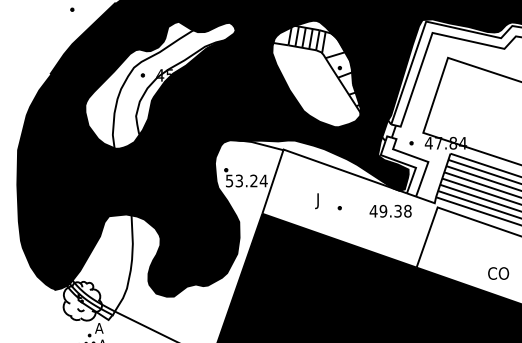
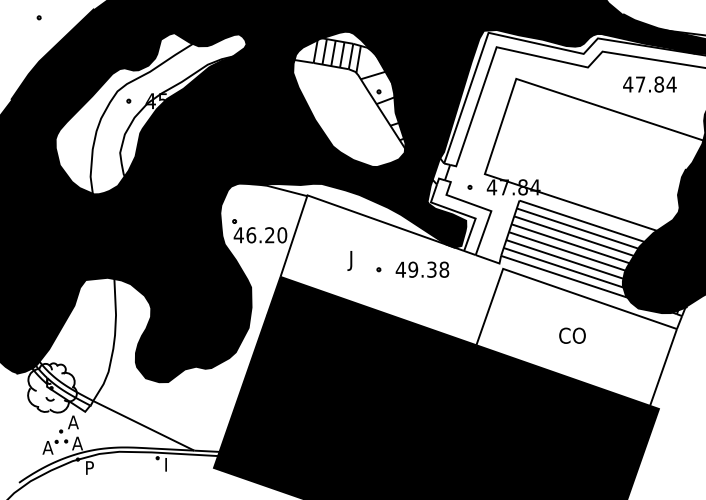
text: (246, 181) -> (260, 235), 53.24 -> 46.20
text: (390, 211) -> (422, 269), moved
text: (498, 273) -> (572, 335), moved

